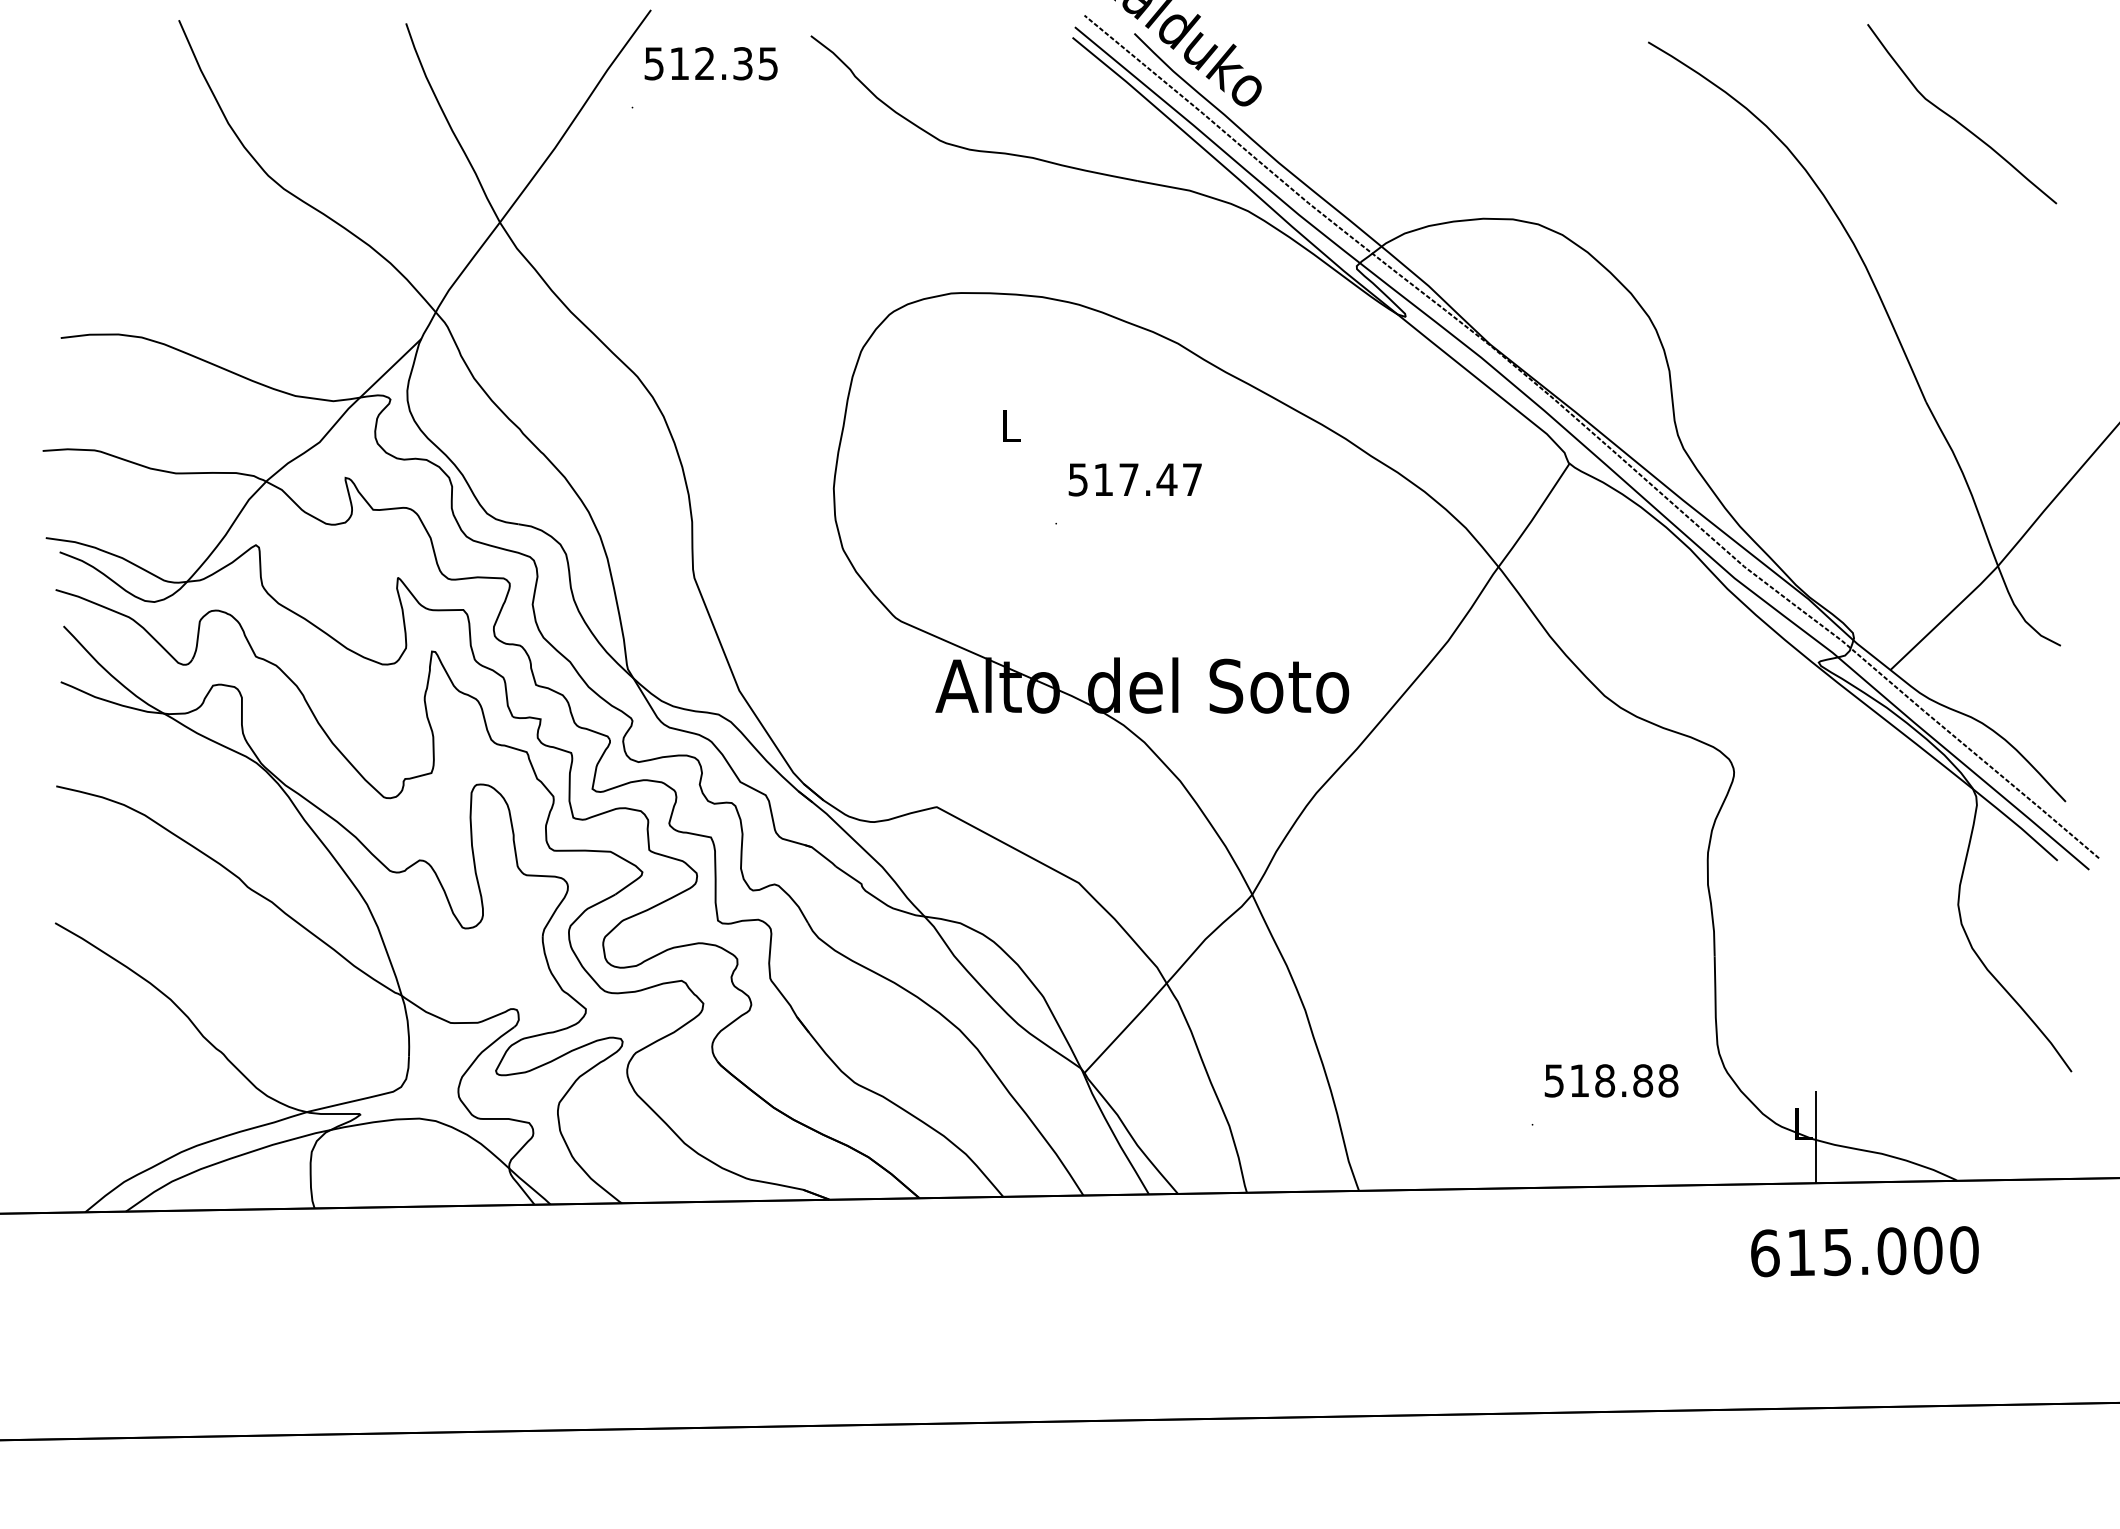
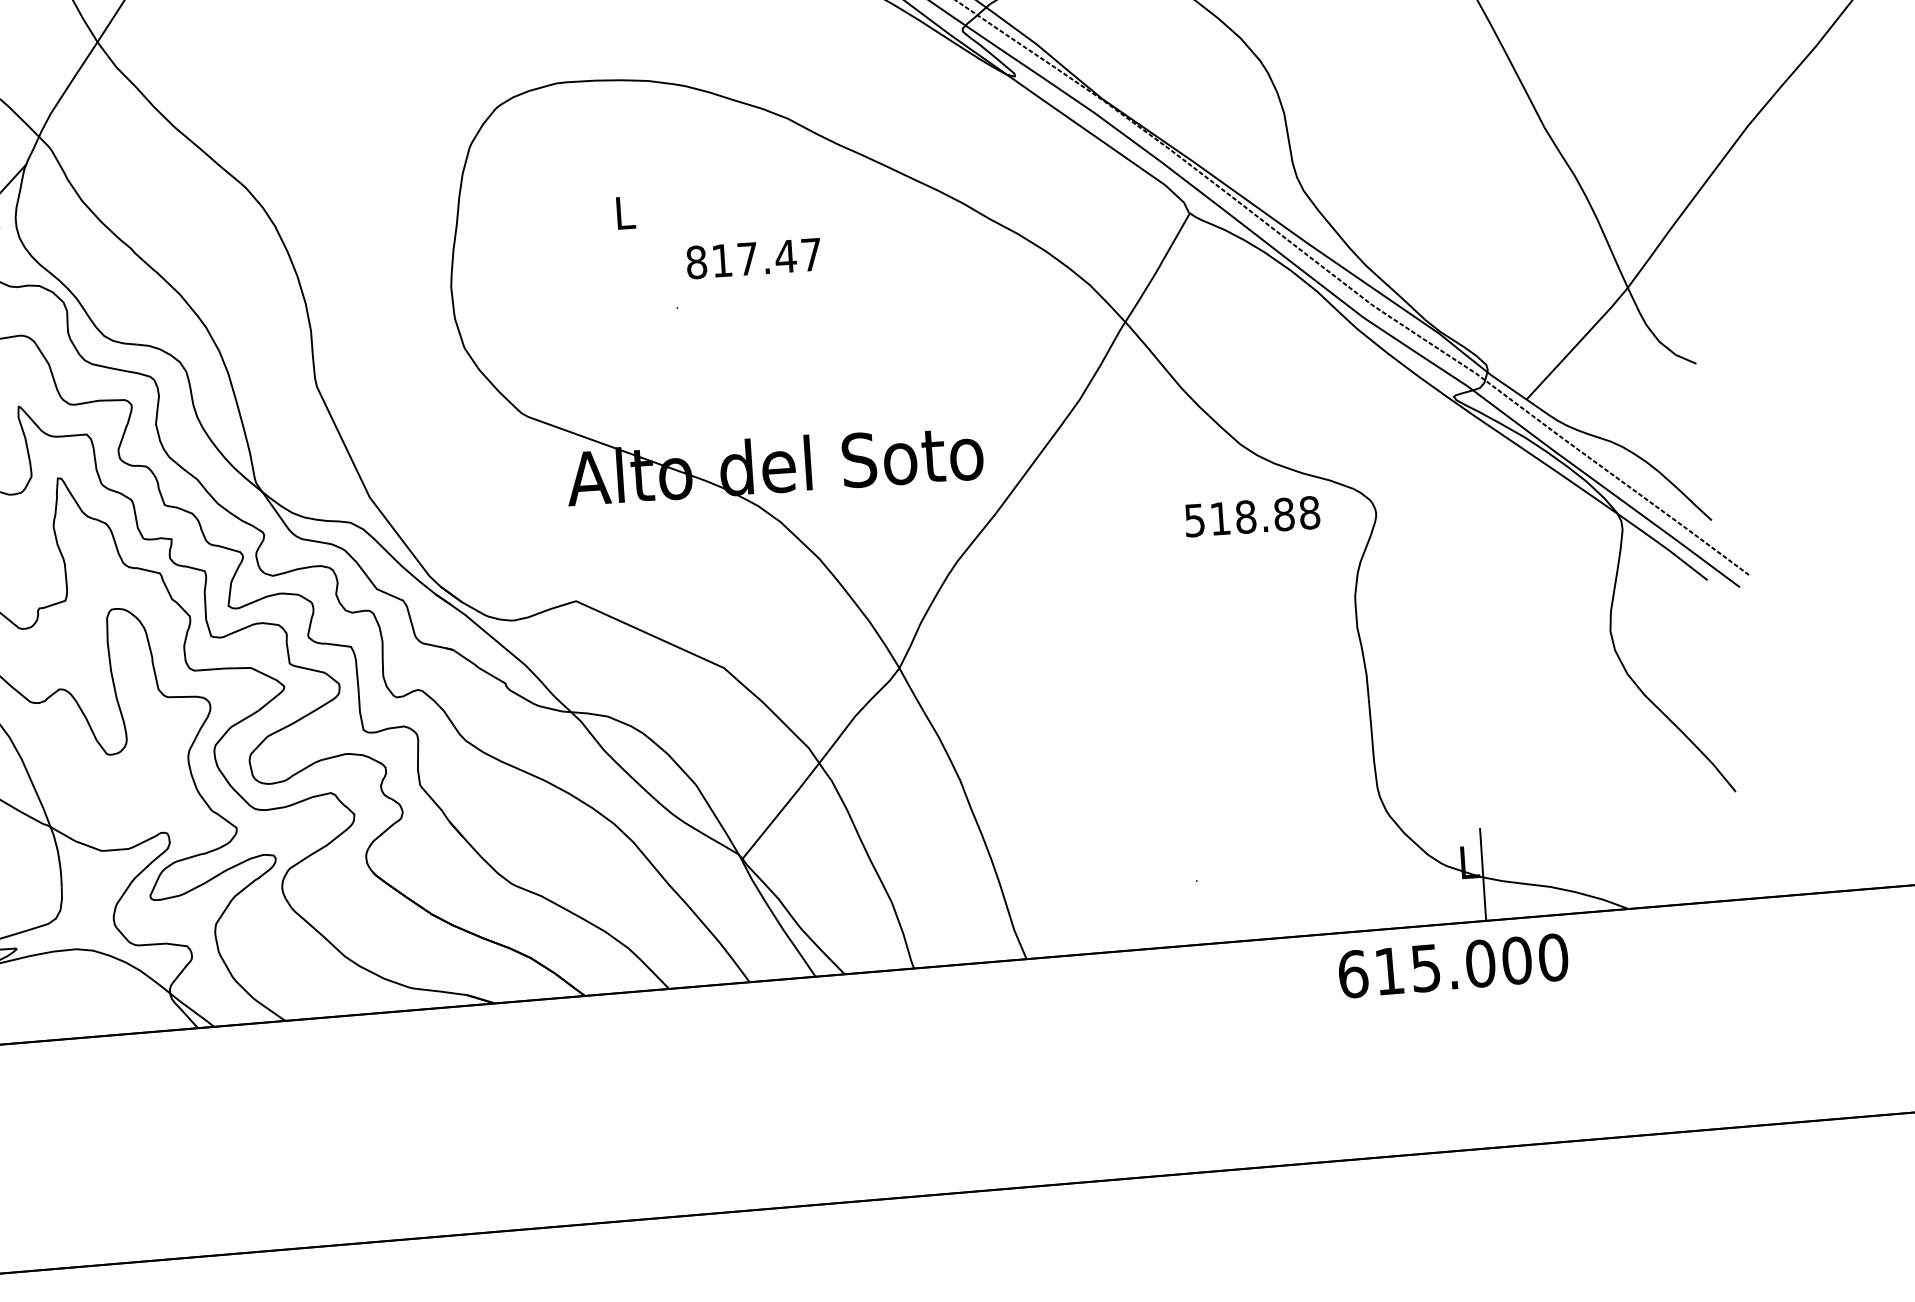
text: (1078, 479) -> (696, 262), 517.47 -> 817.47
text: (1611, 1080) -> (1252, 516), moved
text: (1864, 1251) -> (1453, 965), moved

